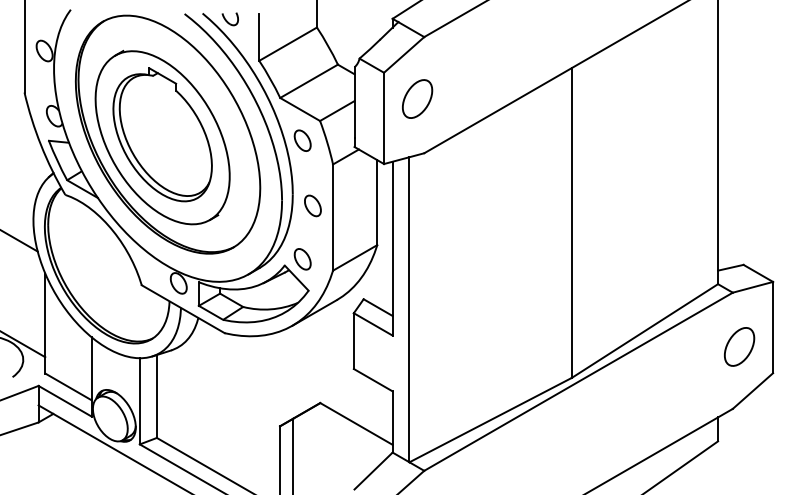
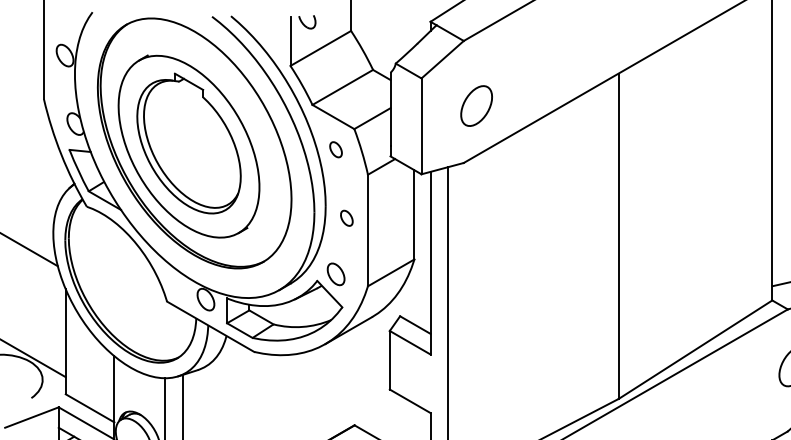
part: (229, 19) -> (306, 22), moved
part: (417, 98) -> (476, 105), moved
part: (302, 140) -> (335, 149), size x0.7
part: (312, 205) -> (346, 217), size x0.7

